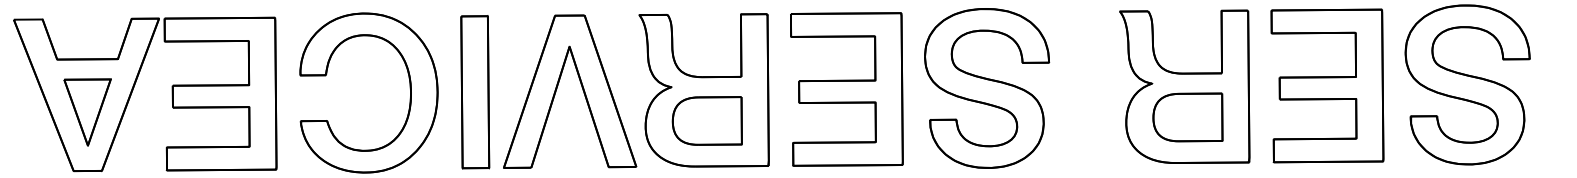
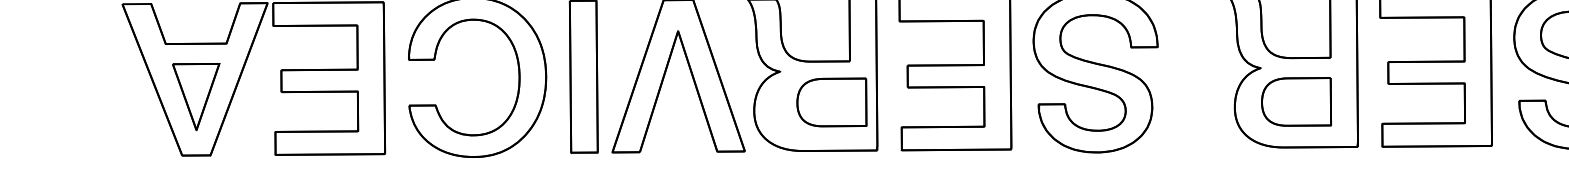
part: (706, 120) -> (831, 101), moved

